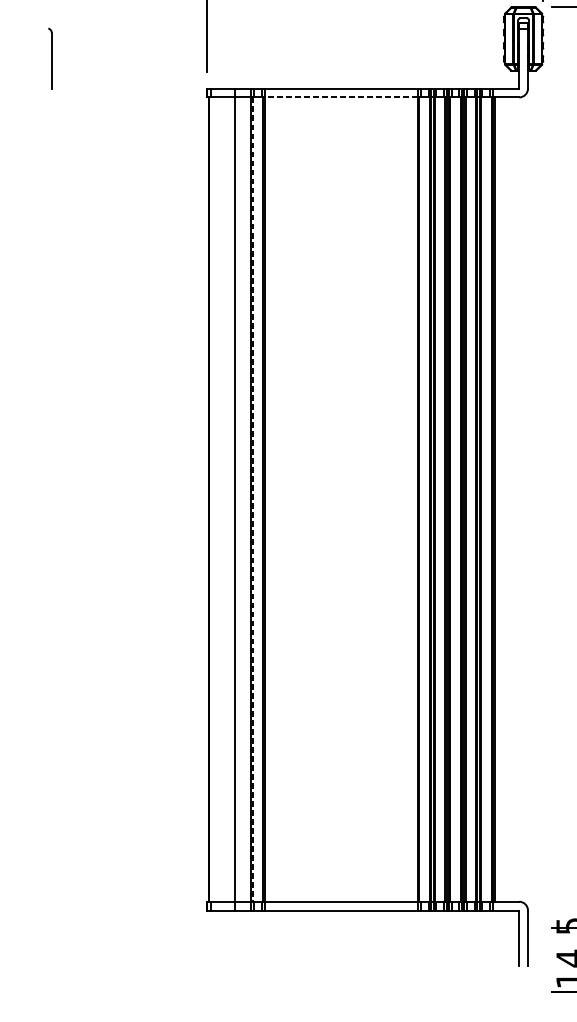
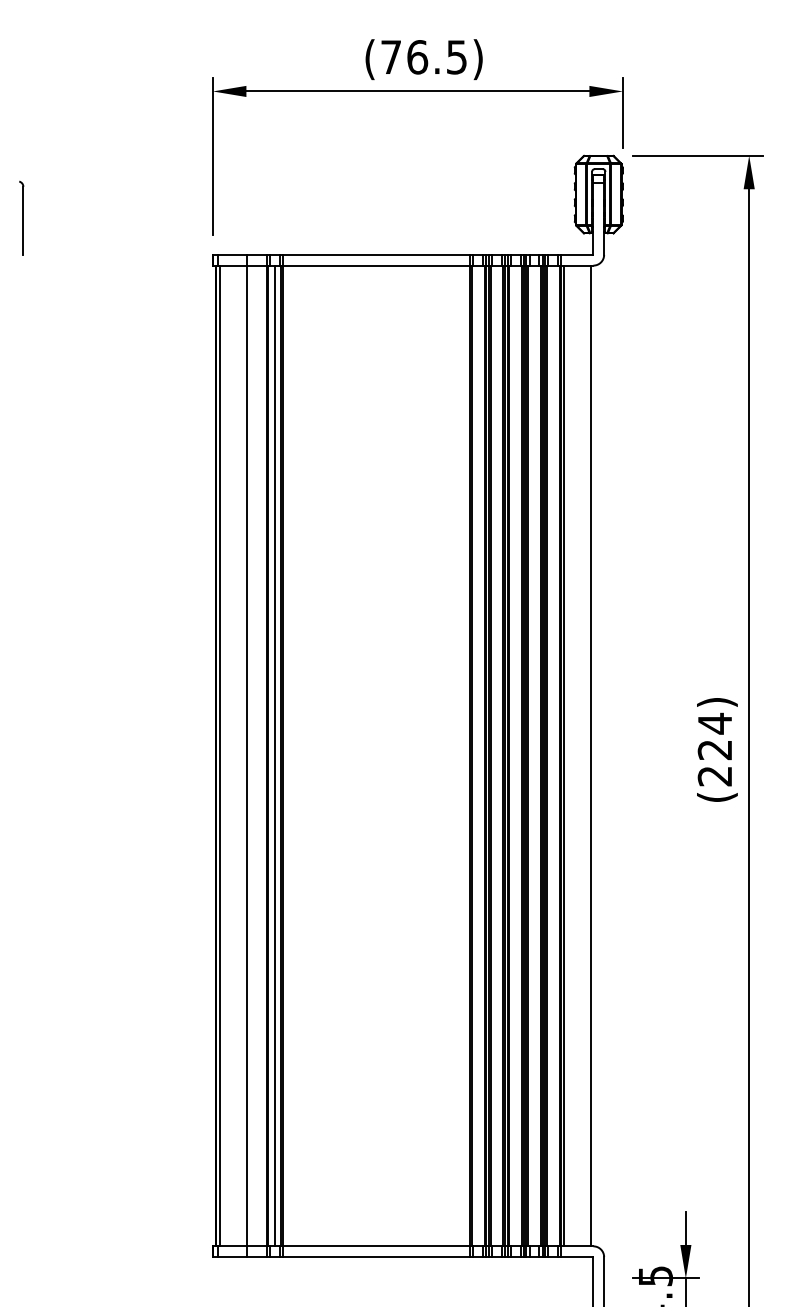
line: (341, 97) -> (376, 265), dashed -> solid
line: (213, 499) -> (220, 755), added
line: (257, 499) -> (274, 755), added
line: (516, 499) -> (590, 755), added
line: (252, 500) -> (268, 756), dashed -> solid

